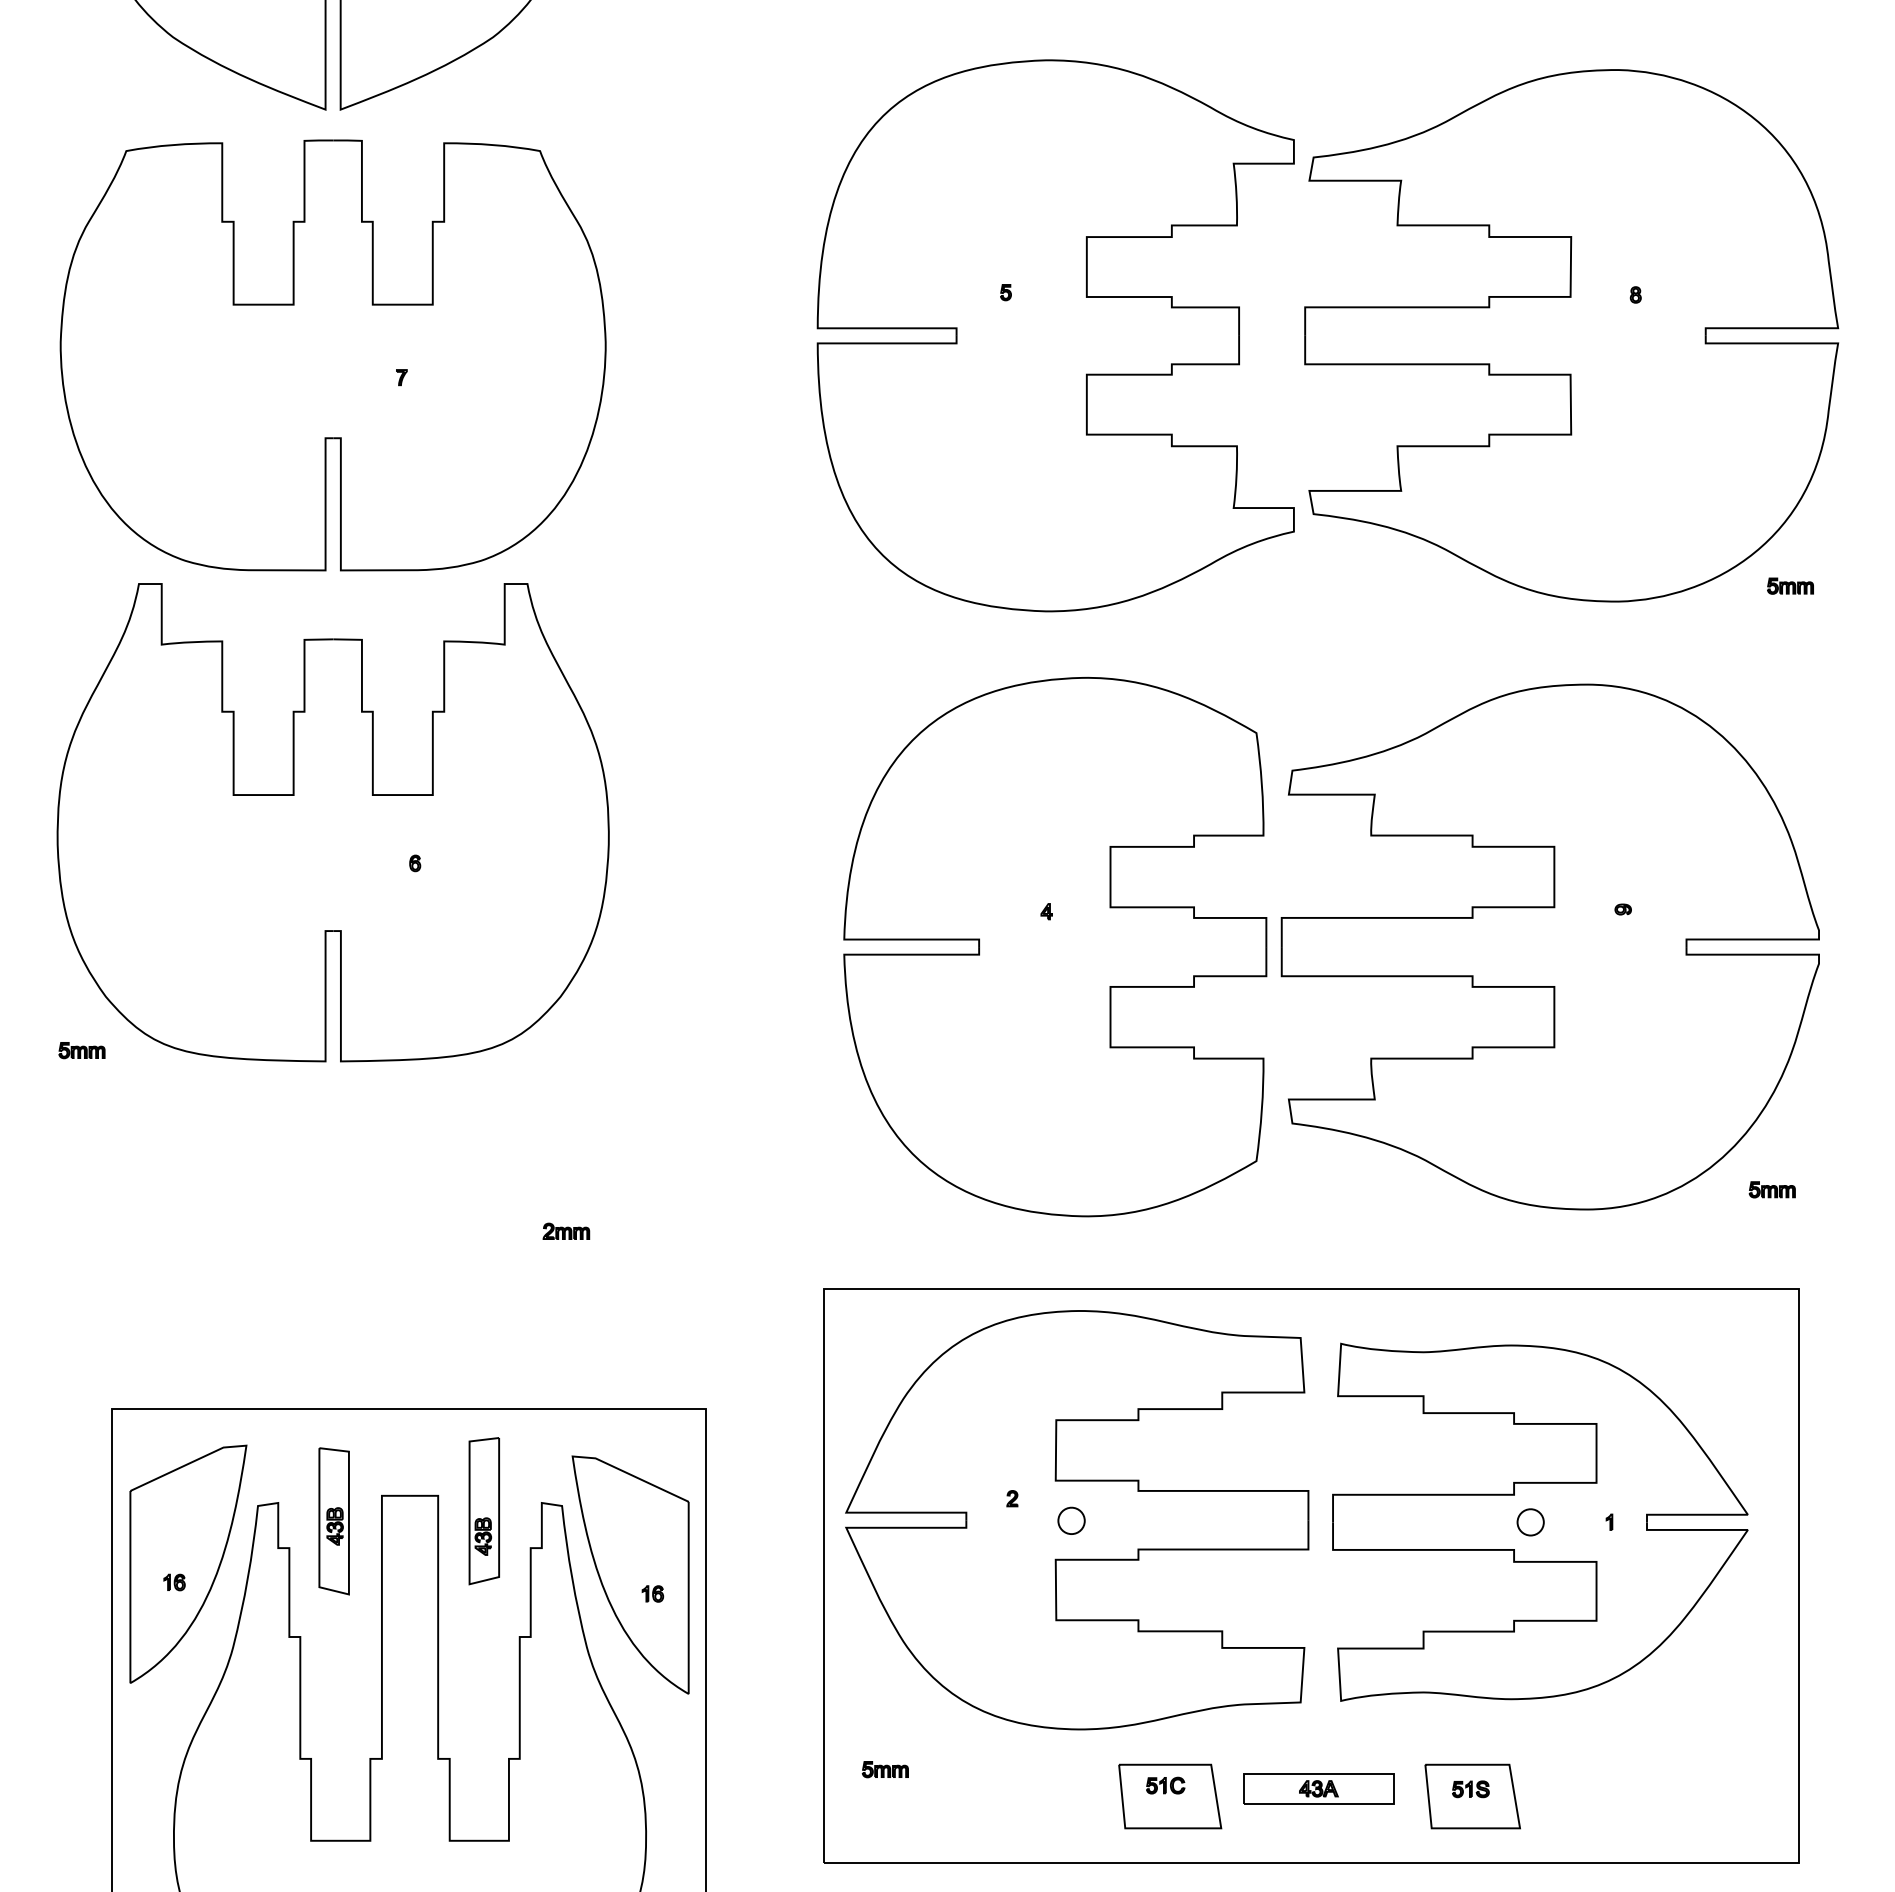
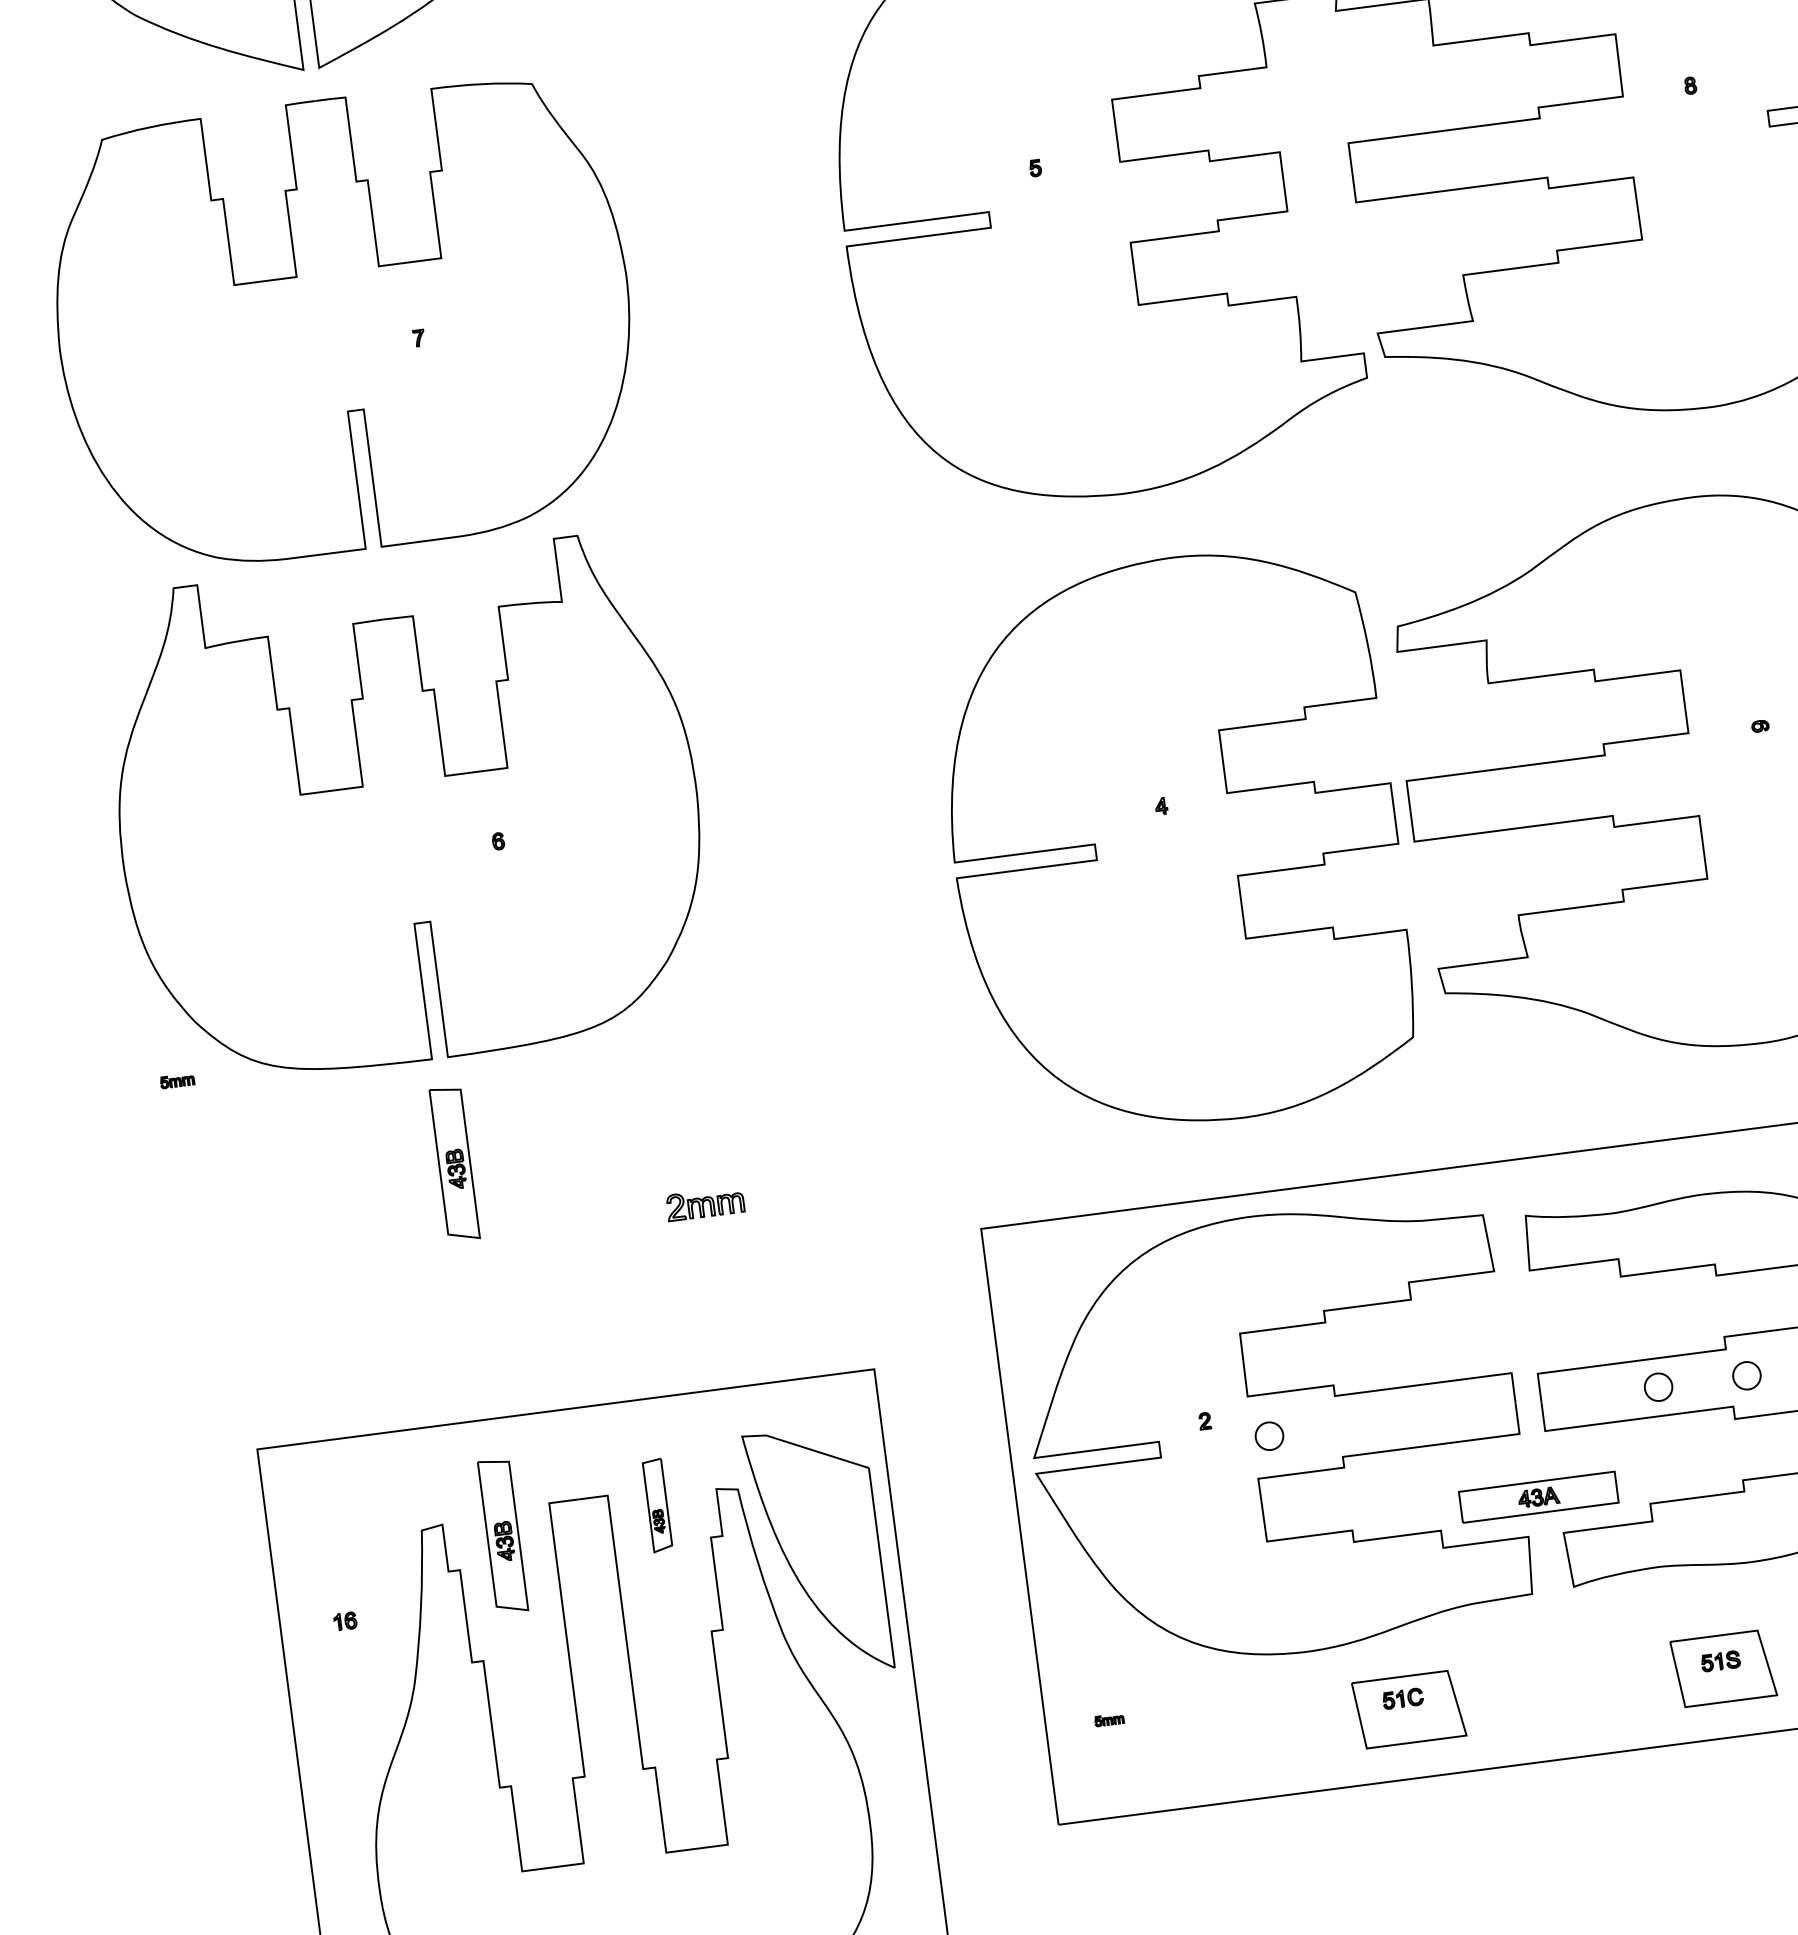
part: (81, 1050) -> (176, 1080), size x0.7
part: (333, 1163) -> (454, 1164), added
part: (566, 1230) -> (705, 1202), size x1.6
part: (483, 1511) -> (656, 1505), size x0.6
part: (1445, 1522) -> (1658, 1387), added
part: (188, 1563) -> (357, 1599), removed
part: (652, 1593) -> (843, 1568), removed
part: (884, 1769) -> (1108, 1719), size x0.6
part: (1318, 1788) -> (1538, 1497), moved

